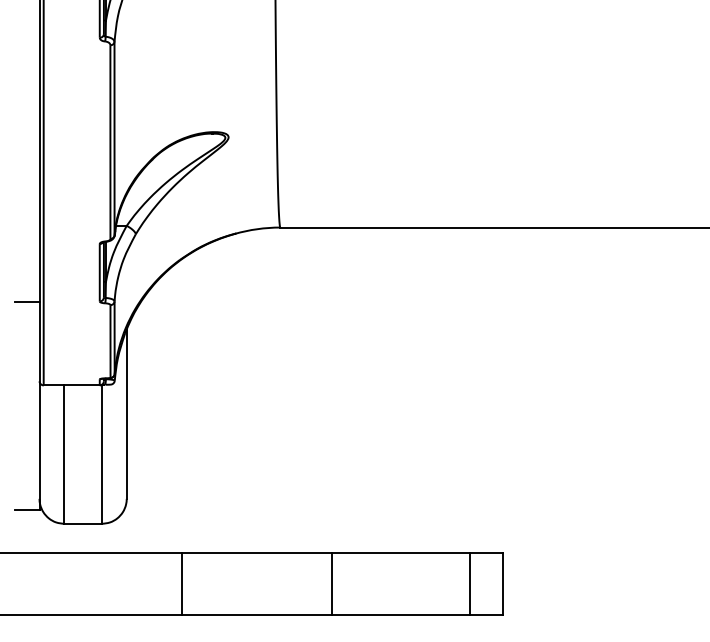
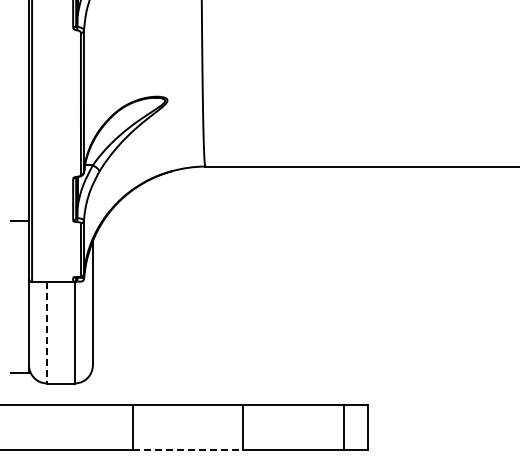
line: (64, 454) -> (47, 332), solid -> dashed
line: (257, 615) -> (188, 450), solid -> dashed

